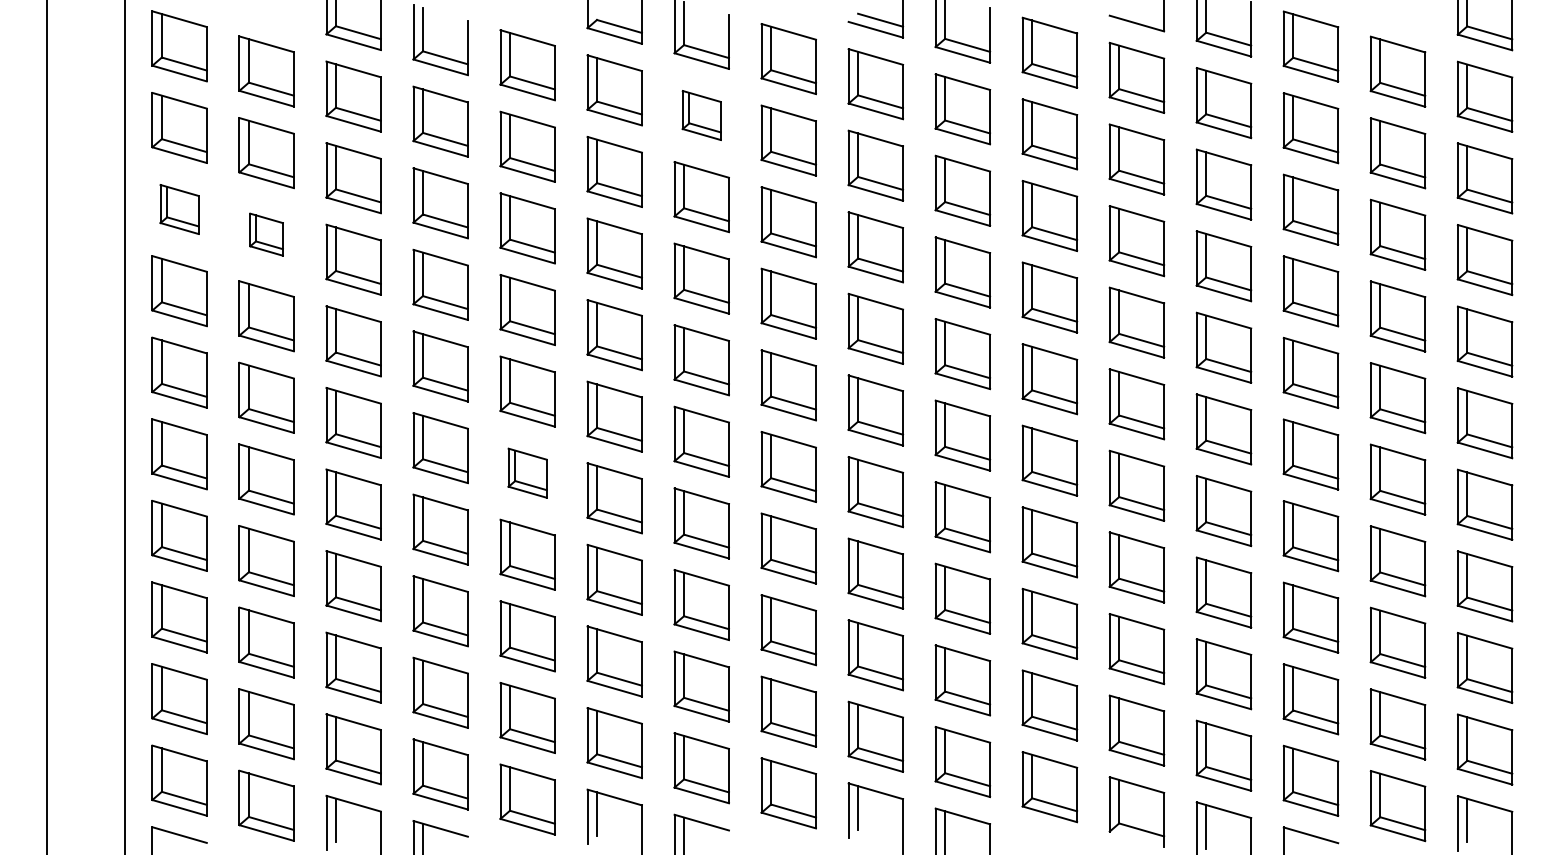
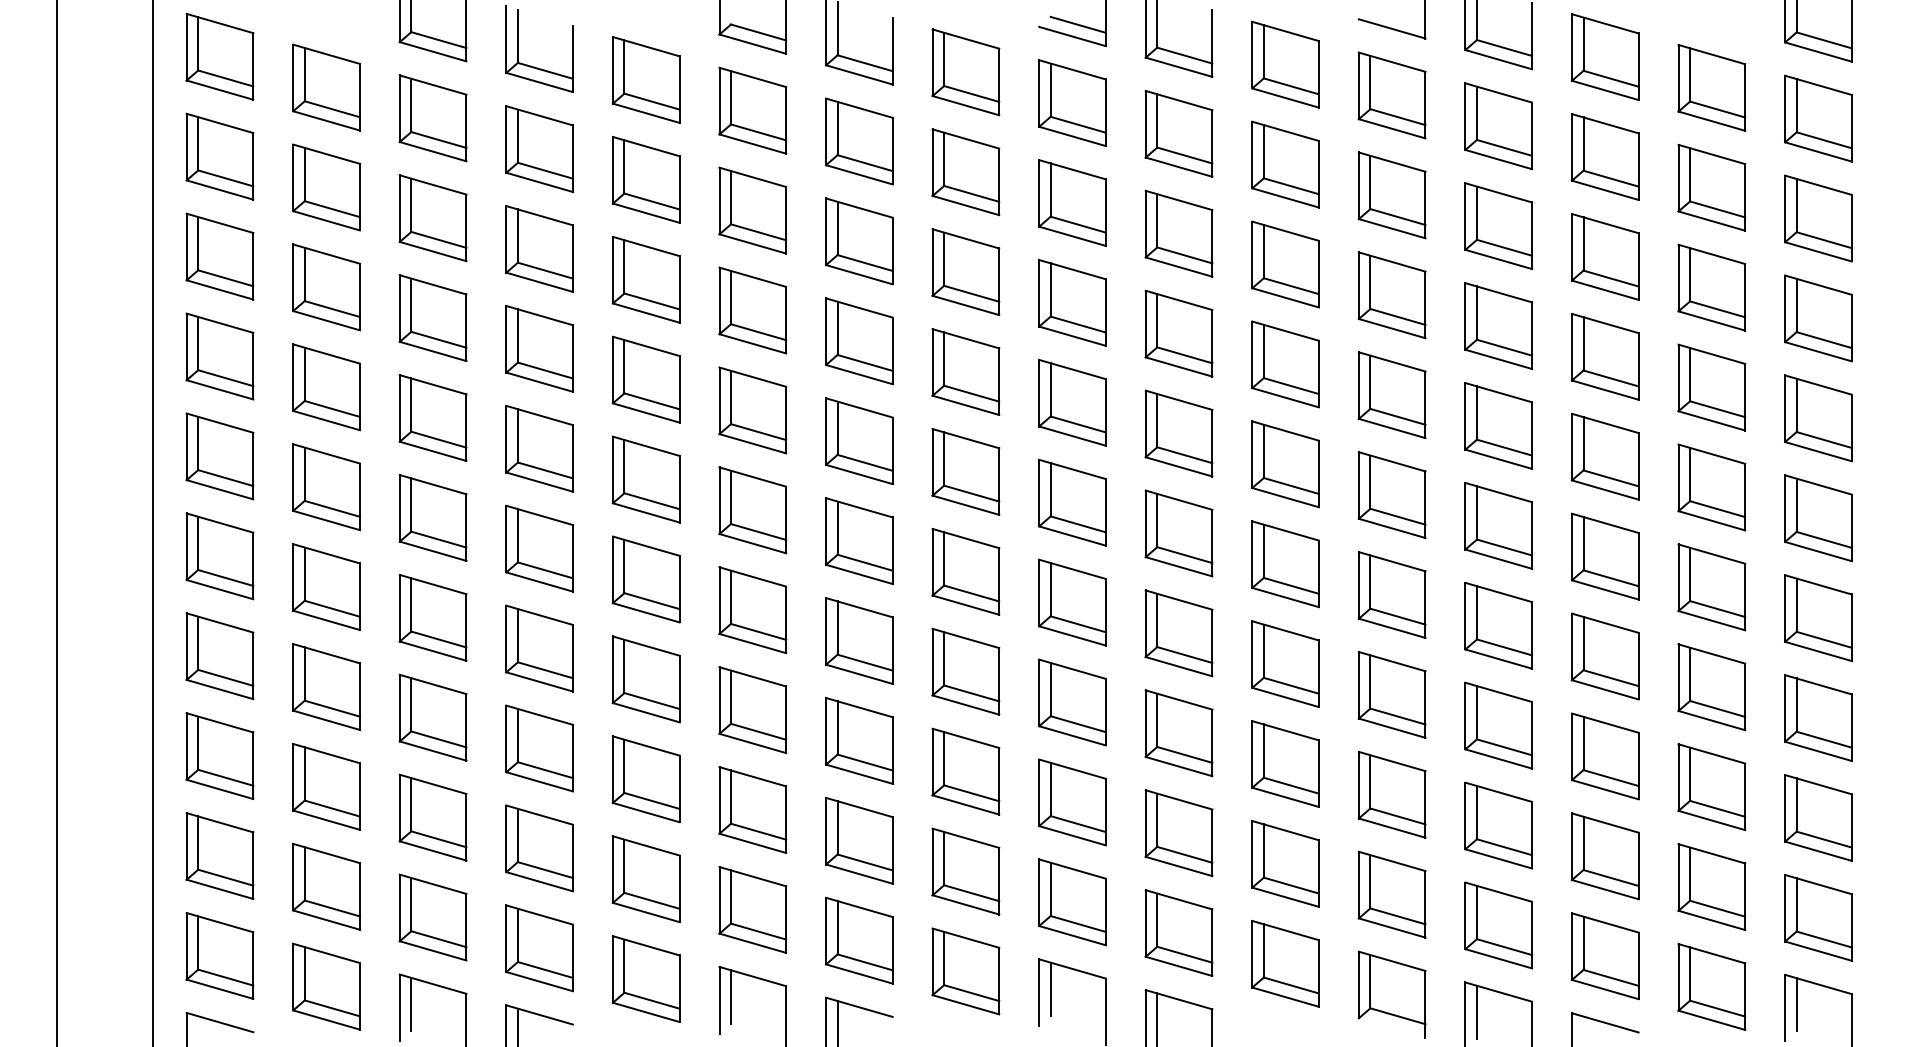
part: (701, 115) -> (859, 141), size x1.43
part: (179, 209) -> (219, 256), size x1.43
part: (266, 234) -> (326, 287), size x1.67
part: (527, 473) -> (645, 579), size x1.43

